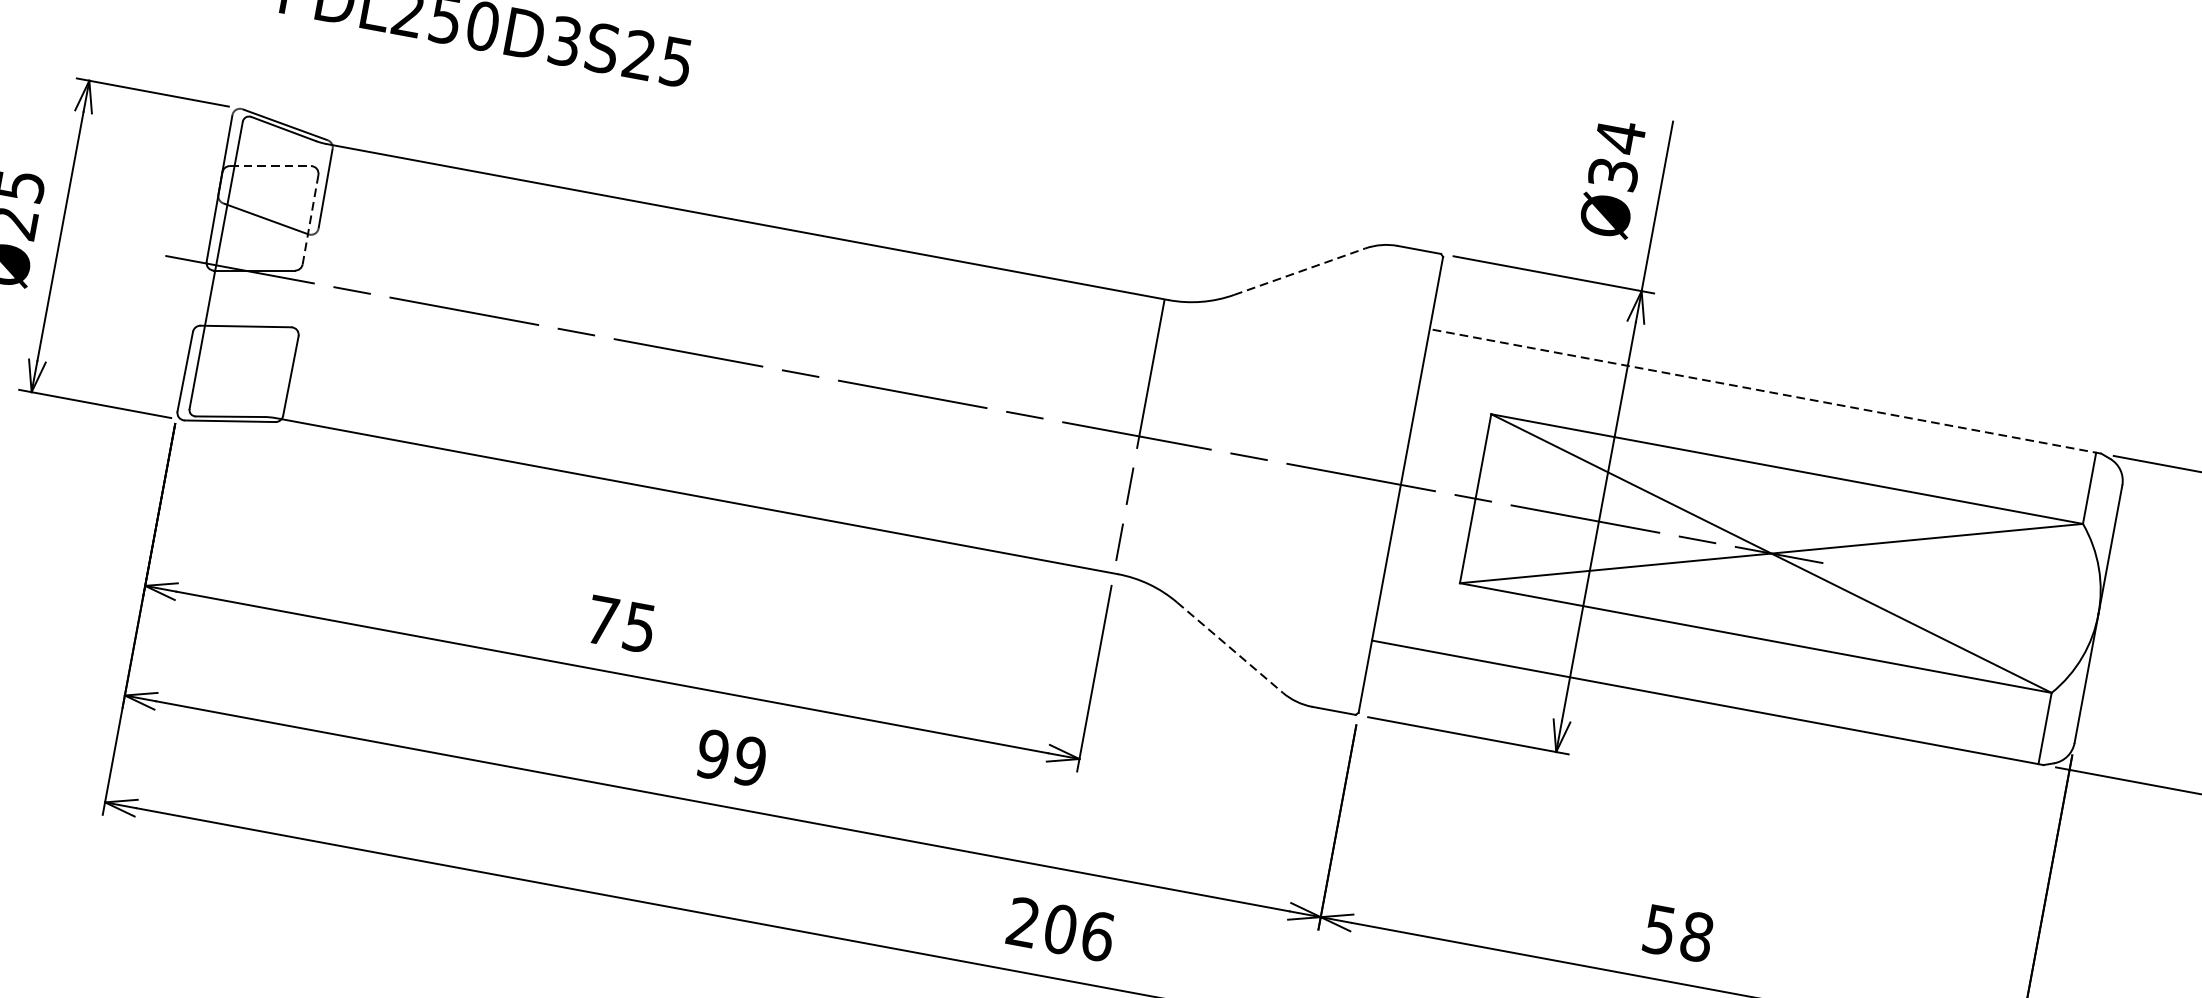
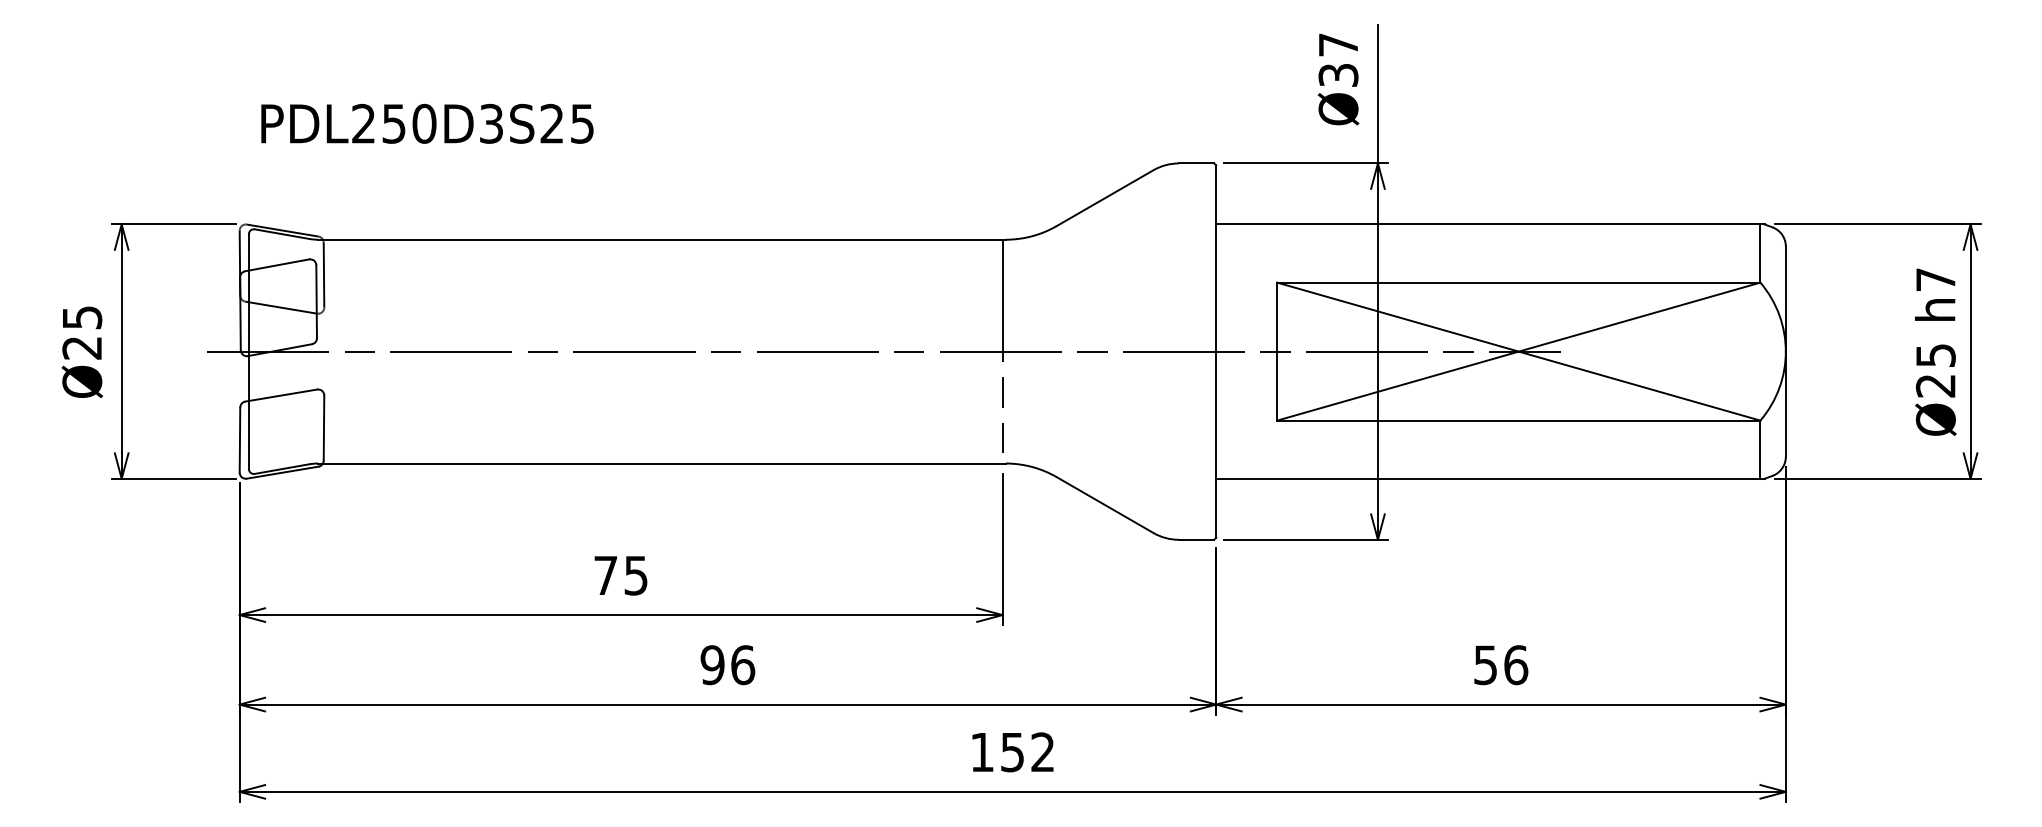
text: (1620, 136) -> (1338, 44), Ø34 -> Ø37
line: (270, 166) -> (277, 265), dashed -> solid
line: (310, 220) -> (316, 302), dashed -> solid
line: (1300, 272) -> (1105, 198), dashed -> solid
line: (1764, 391) -> (1489, 224), dashed -> solid
line: (1230, 648) -> (1105, 505), dashed -> solid
text: (750, 761) -> (743, 665), 99 -> 96
text: (1060, 929) -> (1012, 752), 206 -> 152
text: (1697, 937) -> (1516, 665), 58 -> 56

